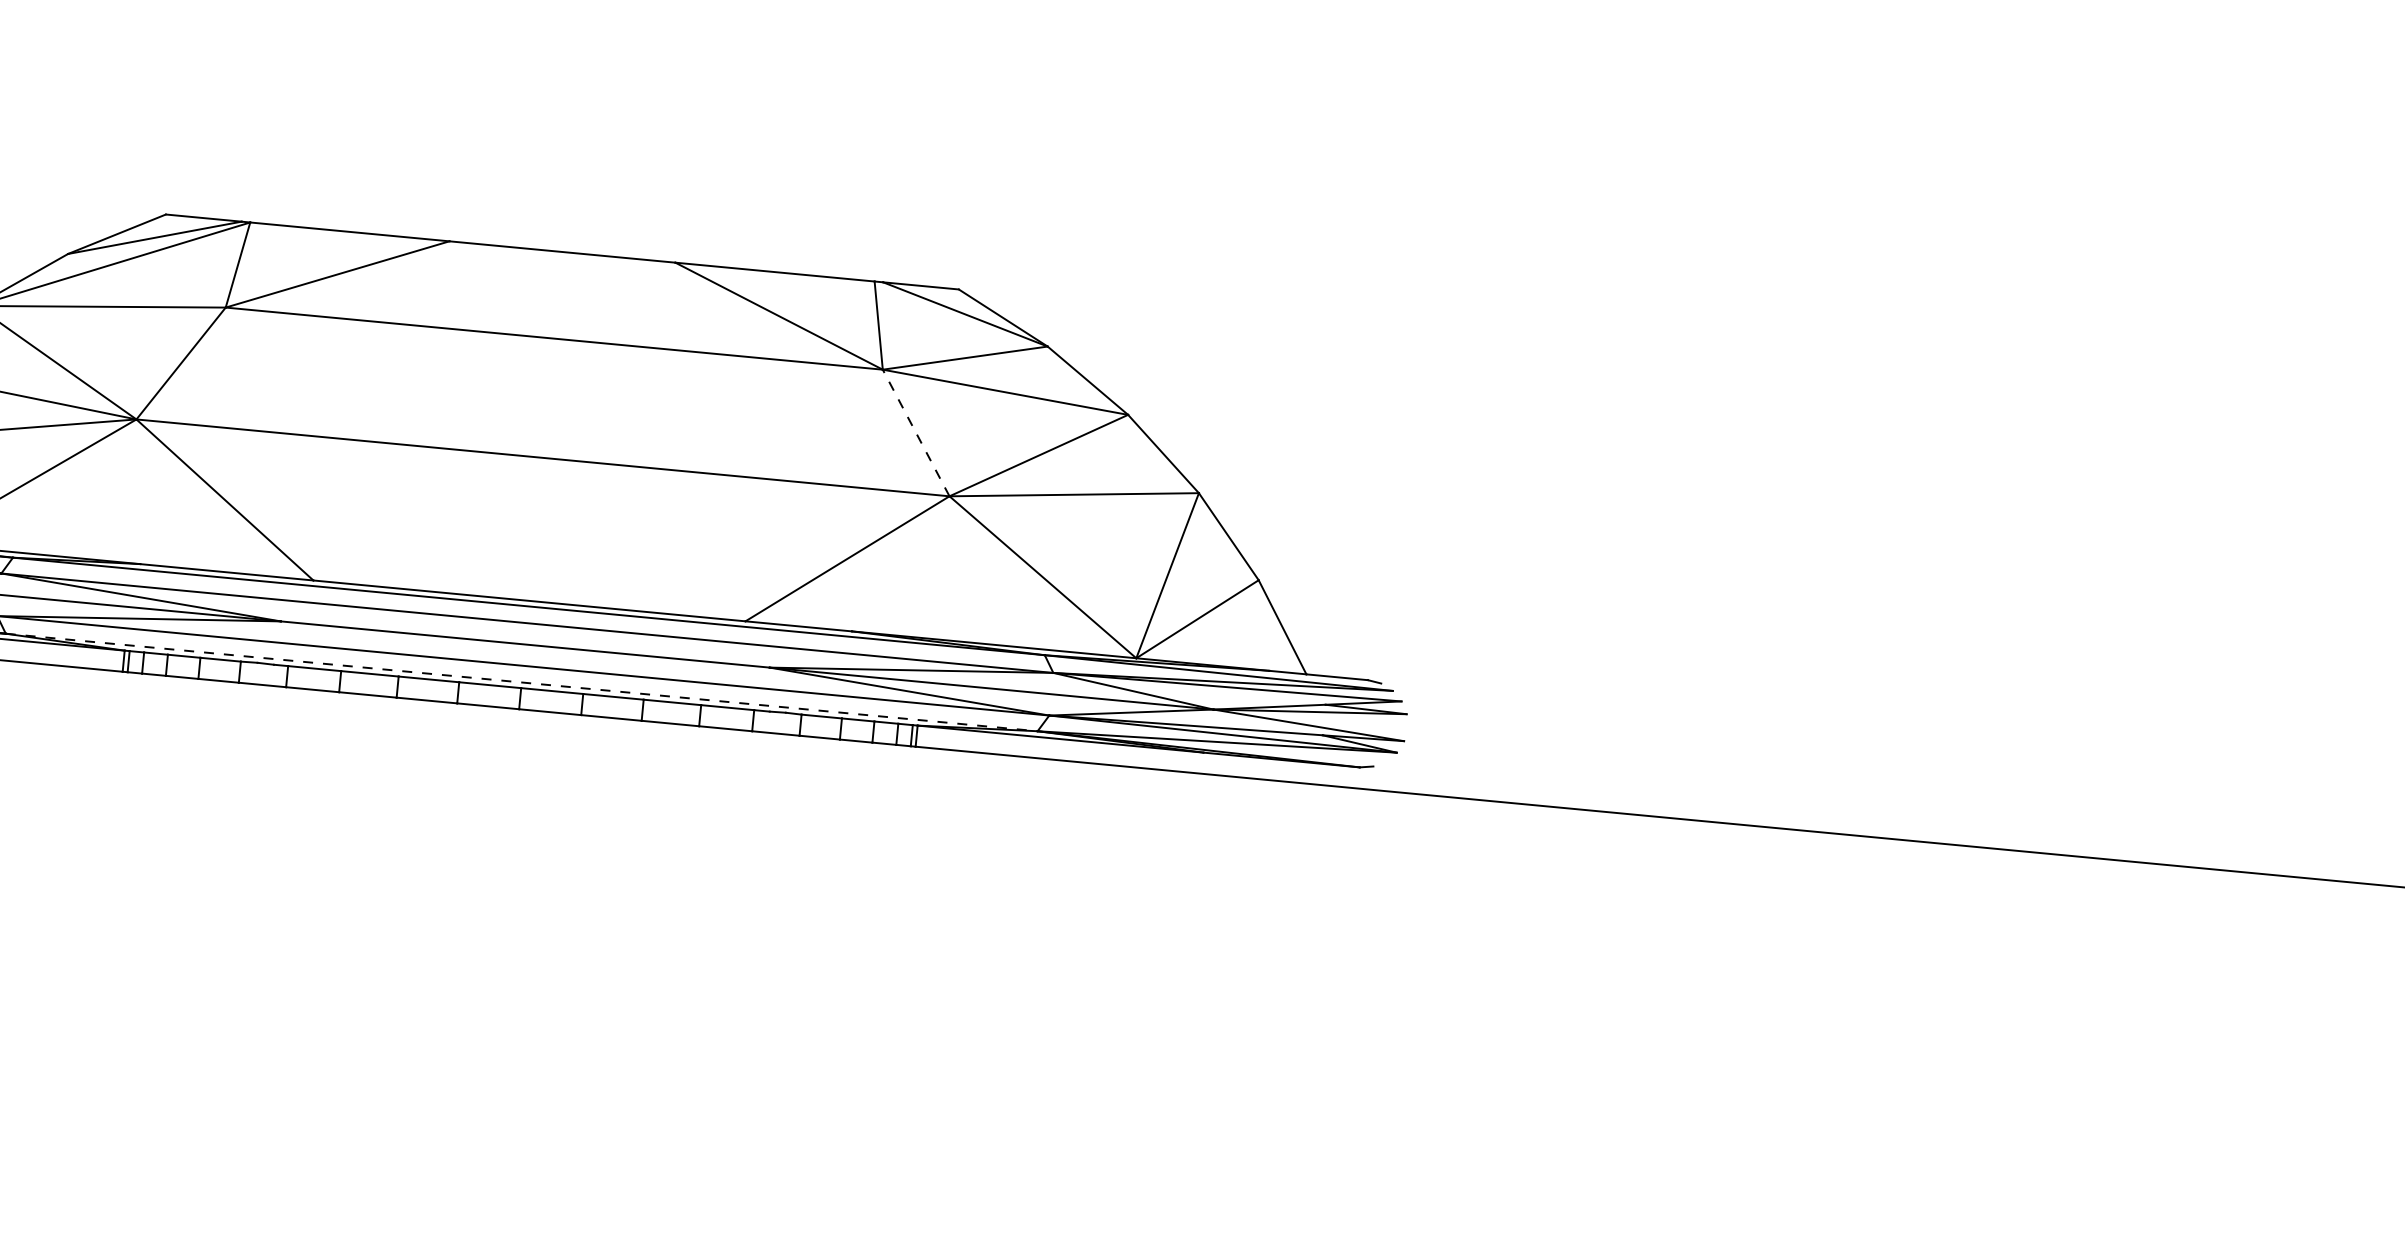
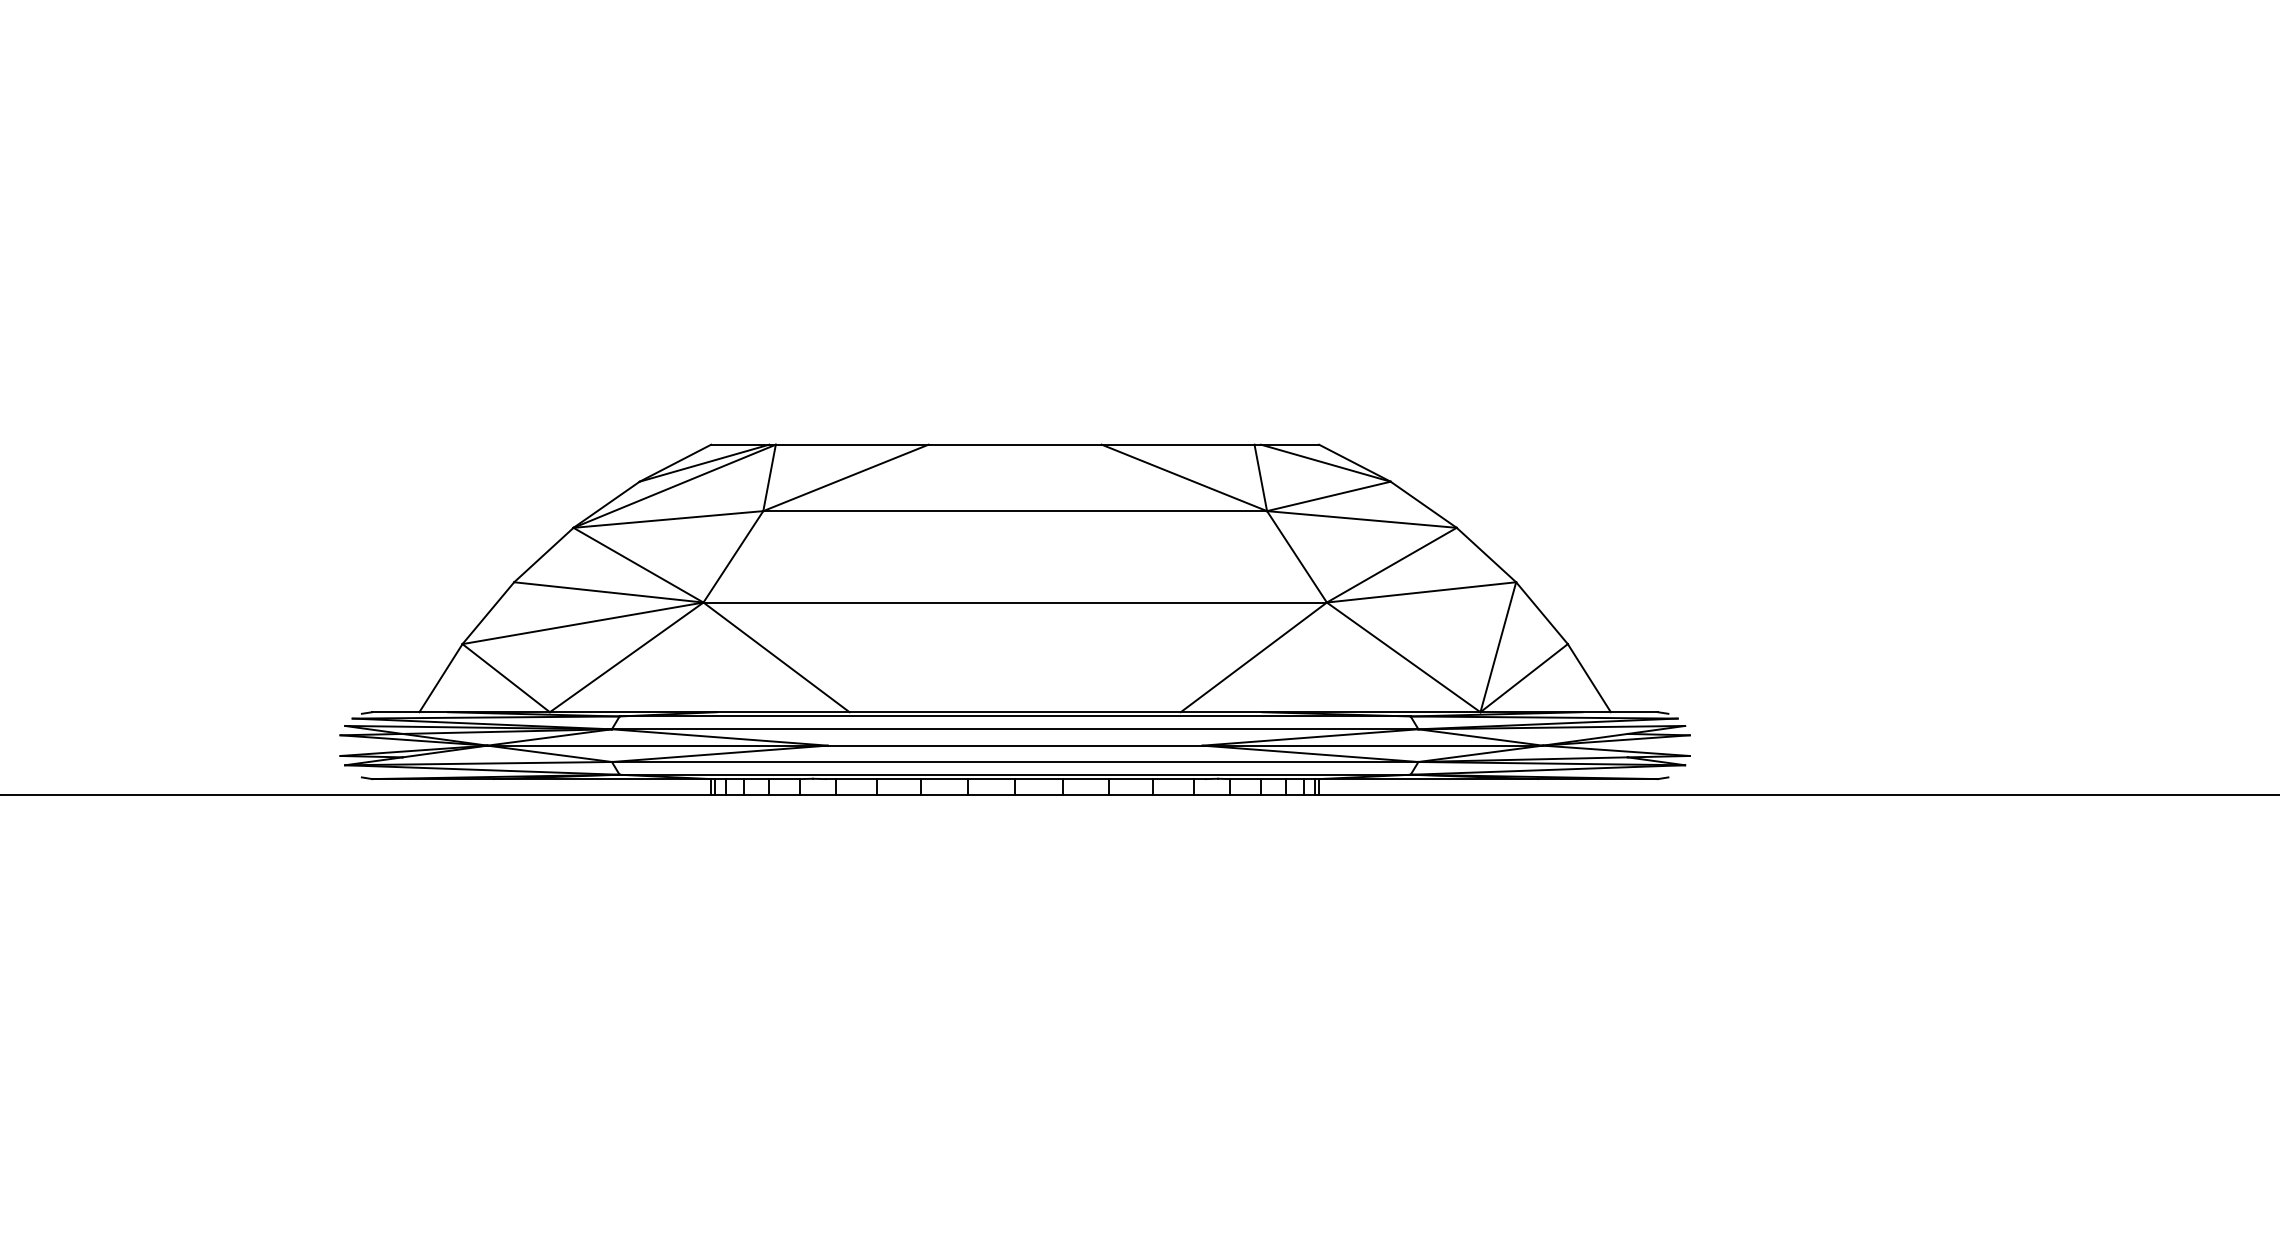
line: (915, 432) -> (1296, 556), dashed -> solid
line: (522, 682) -> (1015, 774), dashed -> solid

